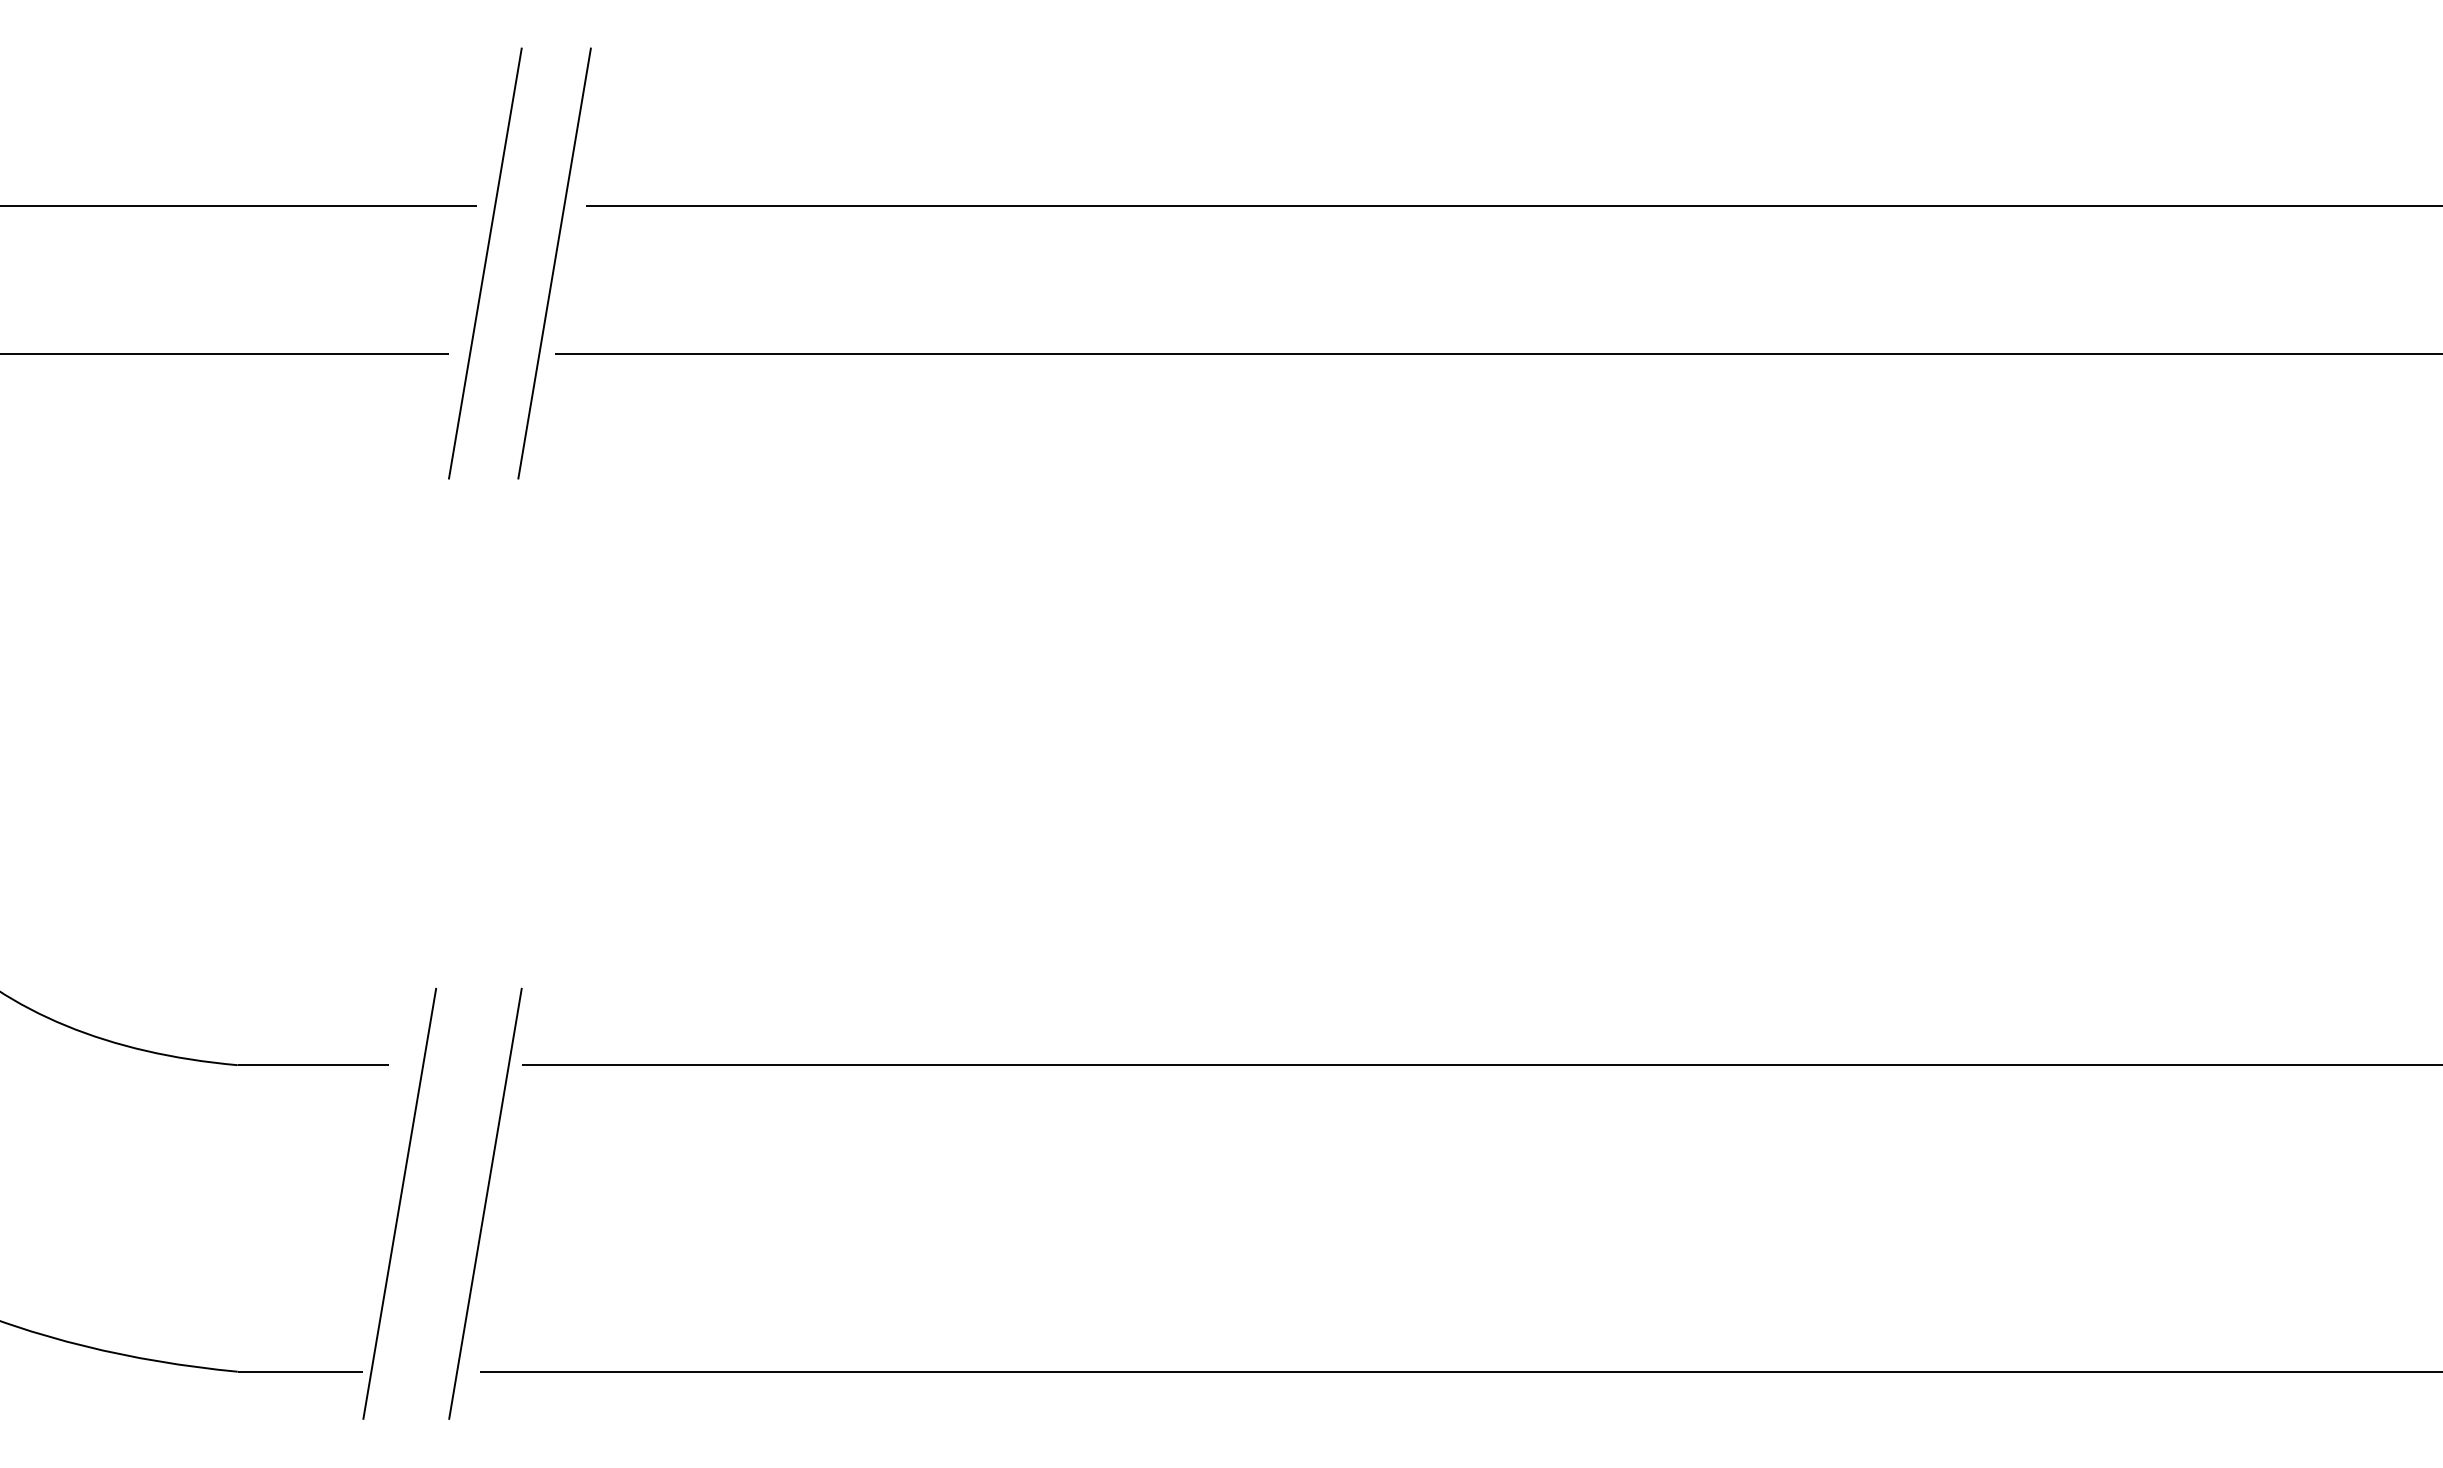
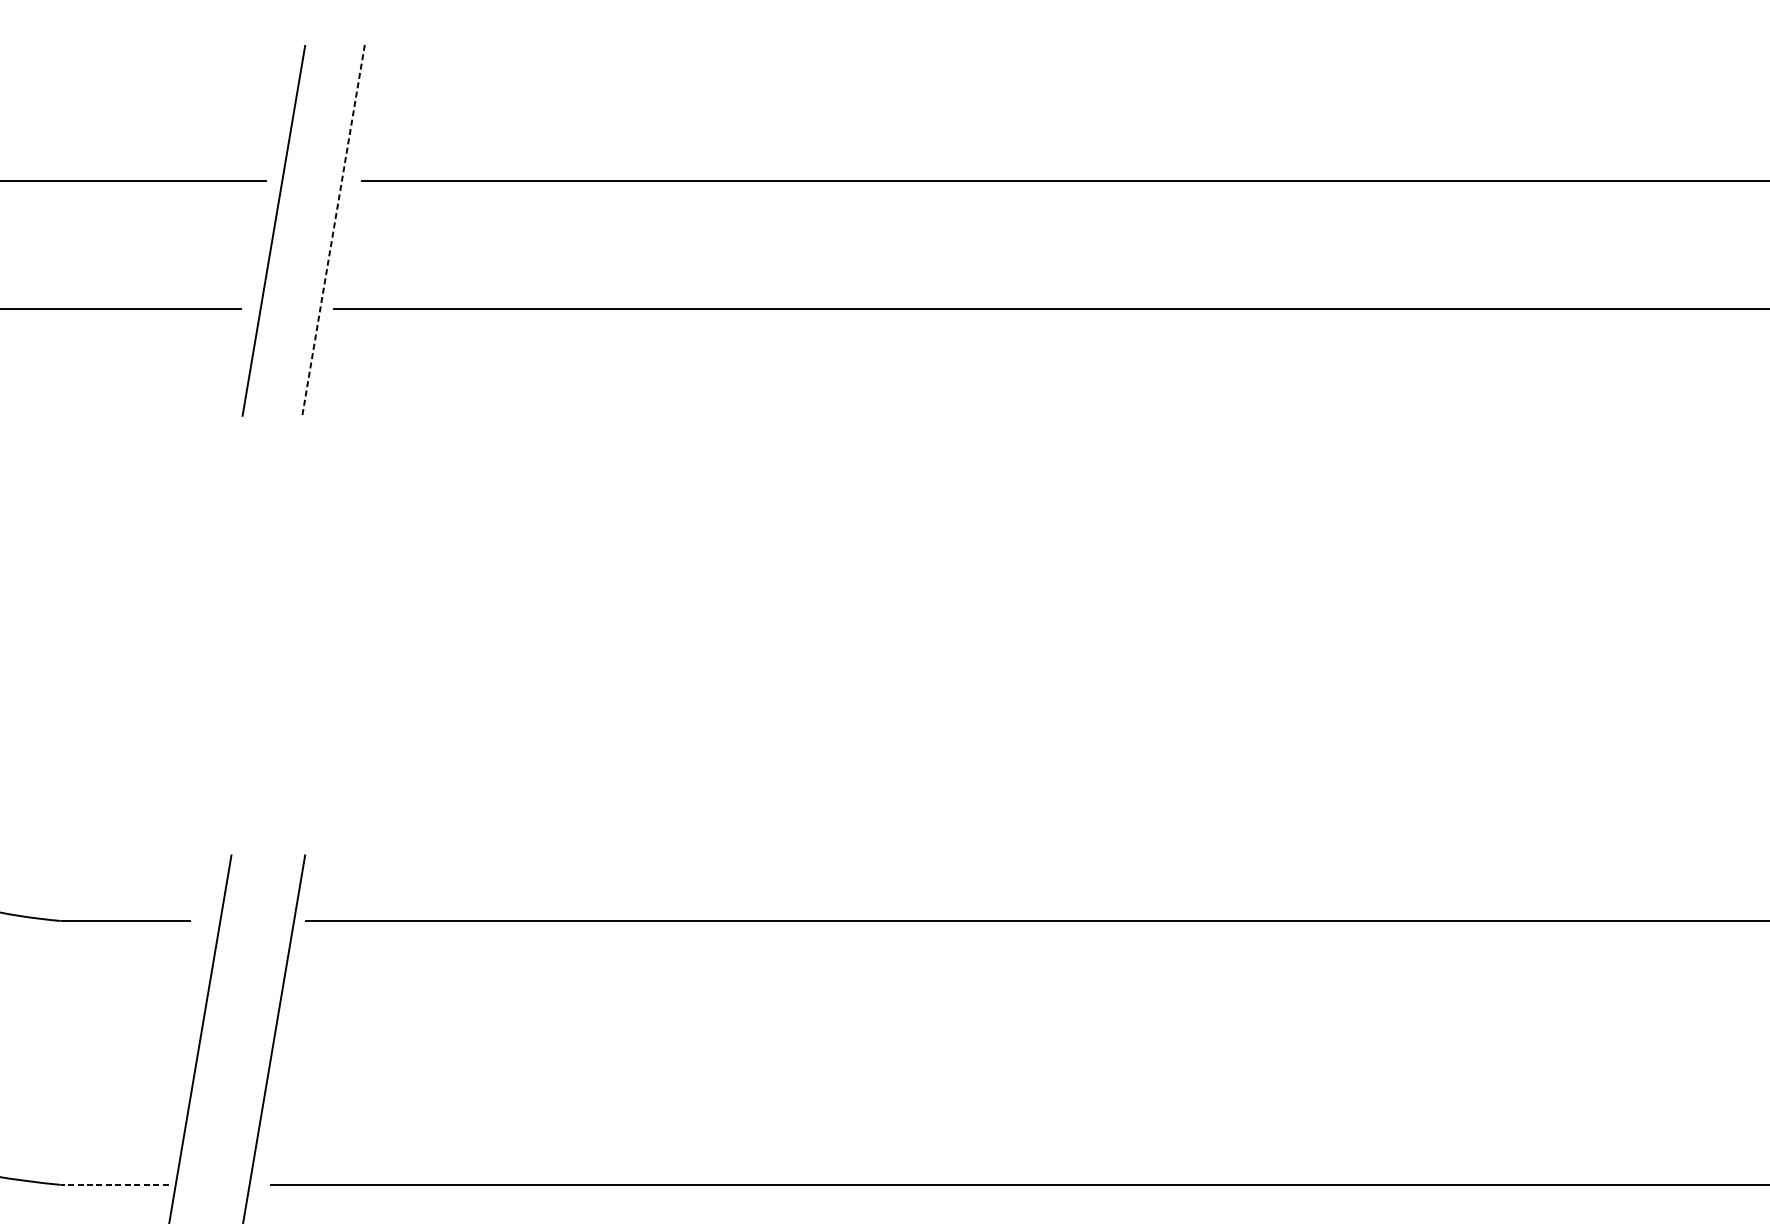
line: (554, 263) -> (333, 230), solid -> dashed
line: (300, 1371) -> (114, 1184), solid -> dashed

